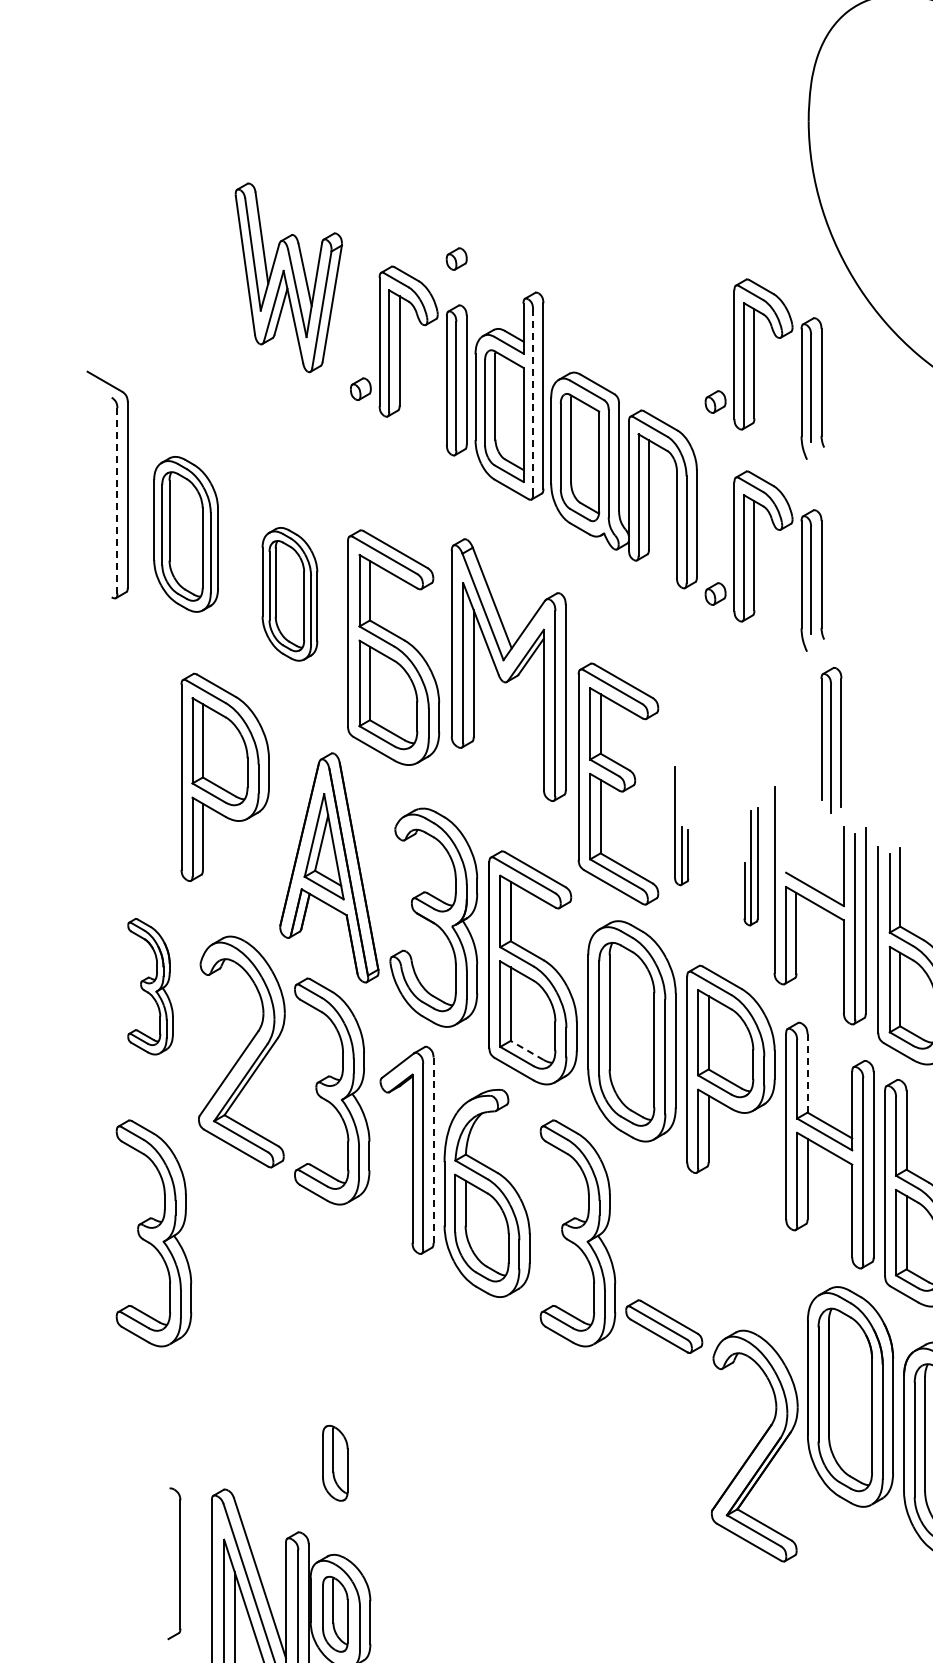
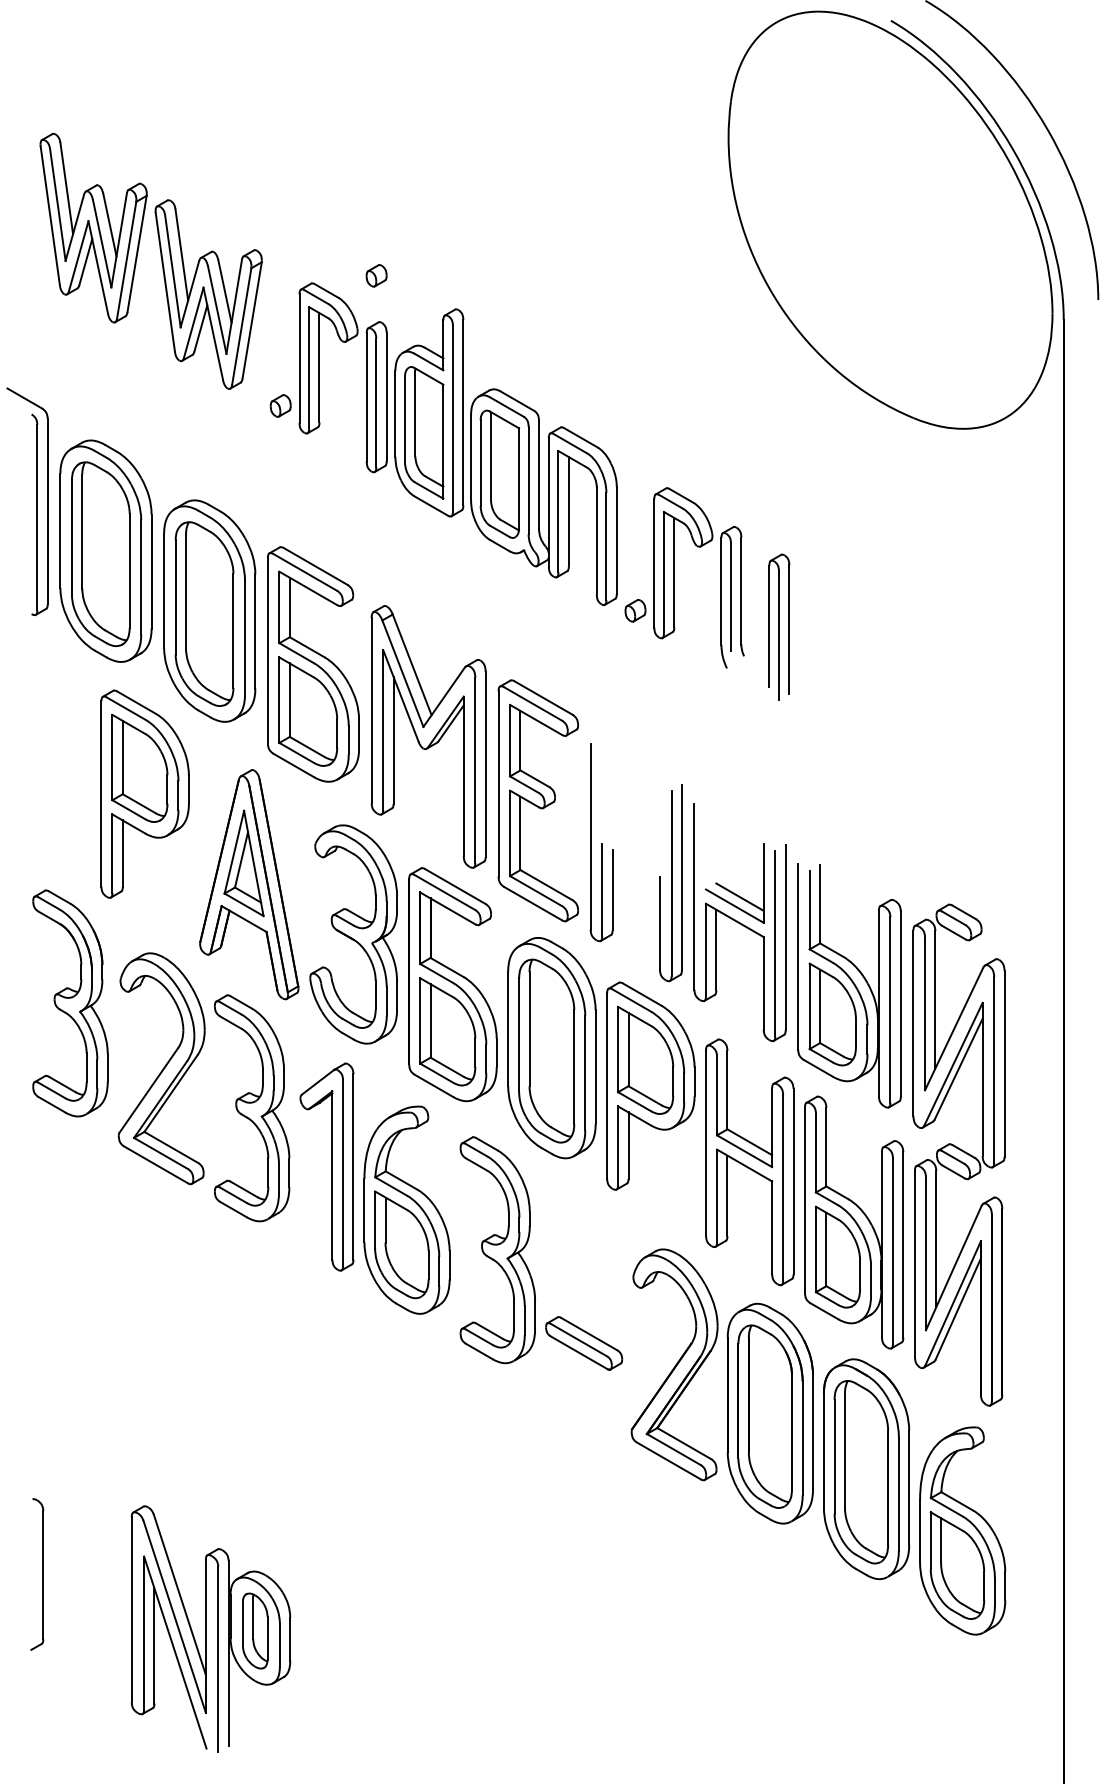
part: (173, 211) -> (93, 228), added
part: (754, 368) -> (674, 385), removed
line: (532, 401) -> (452, 418), dashed -> solid
line: (117, 500) -> (37, 517), dashed -> solid
part: (185, 533) -> (105, 550), size x1.43
part: (289, 593) -> (209, 610), size x1.67
part: (508, 669) -> (428, 736), moved
part: (831, 739) -> (779, 626), moved
part: (681, 825) -> (601, 842), size x1.67
part: (750, 866) -> (670, 883), size x1.67
line: (819, 879) -> (739, 896), added
part: (150, 986) -> (70, 1003), size x1.67
line: (526, 1049) -> (446, 1066), dashed -> solid
line: (807, 1072) -> (727, 1089), dashed -> solid
line: (433, 1150) -> (353, 1167), dashed -> solid
part: (153, 1233) -> (73, 1250), removed
part: (754, 1445) -> (674, 1364), moved
part: (335, 1462) -> (255, 1479), removed
part: (174, 1563) -> (37, 1574), moved

